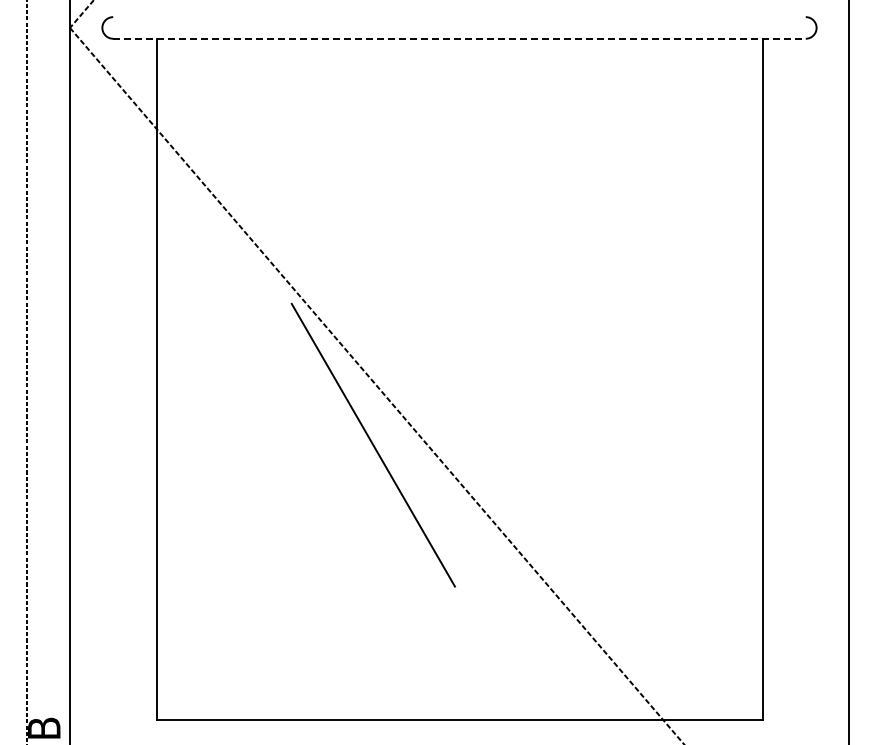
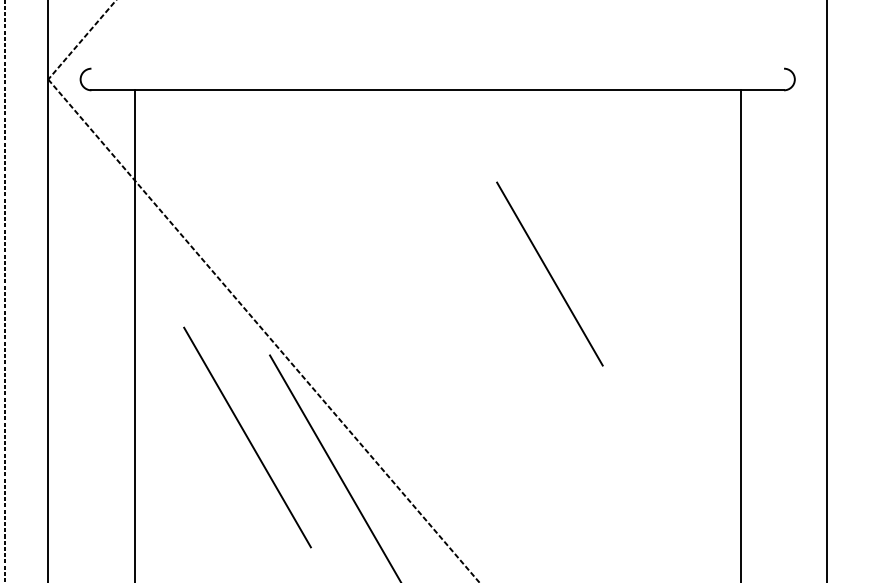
line: (459, 38) -> (437, 90), dashed -> solid
line: (571, 222) -> (549, 274), added
line: (268, 385) -> (246, 437), added

